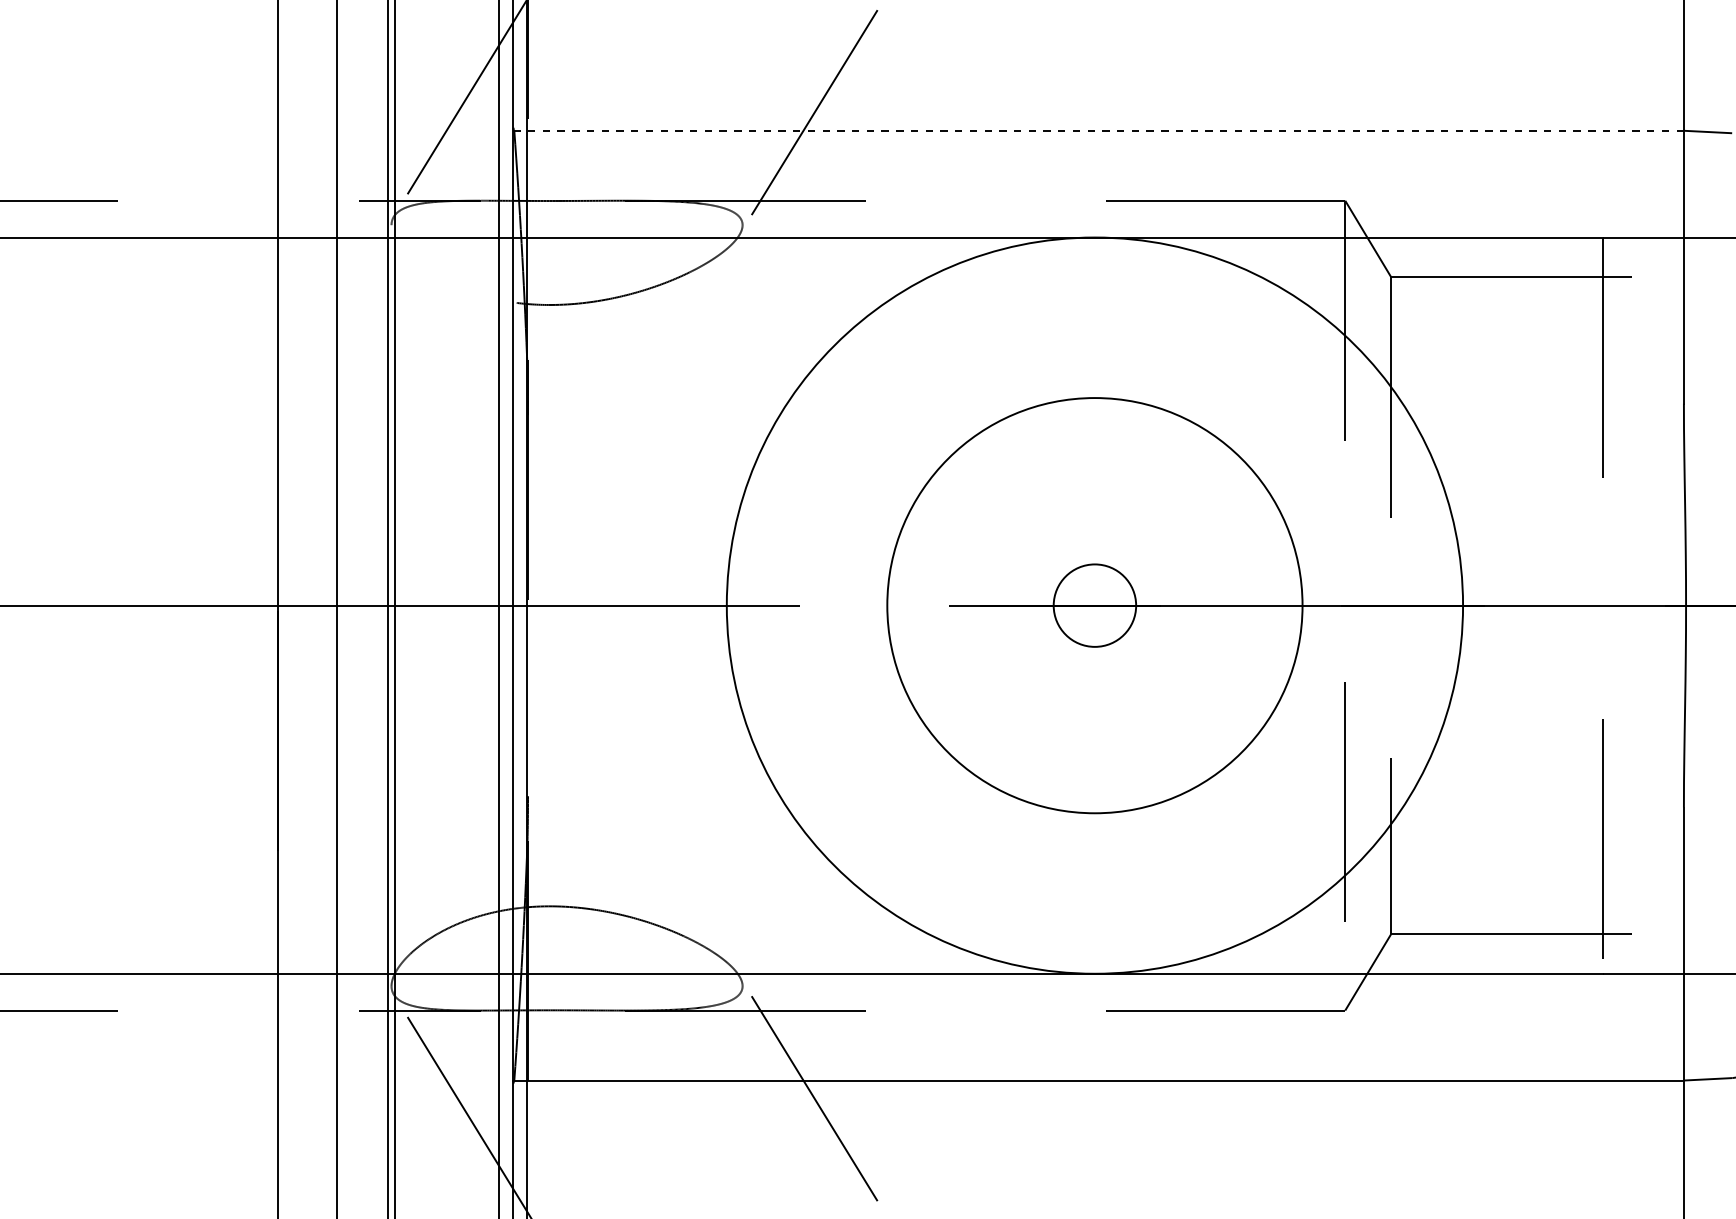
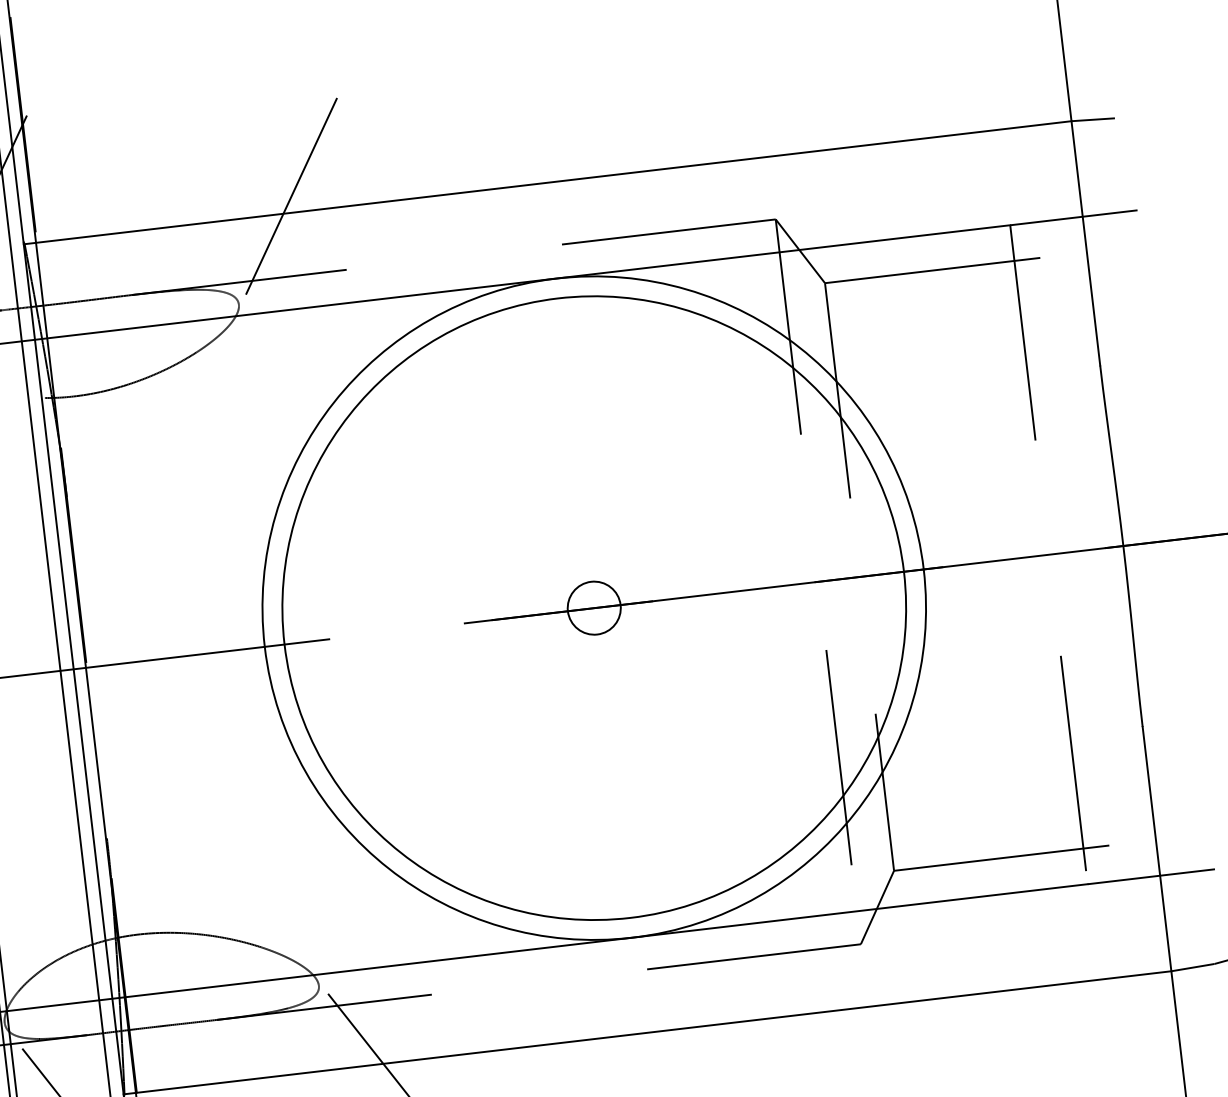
line: (1099, 130) -> (548, 182), dashed -> solid
circle: (1094, 605) -> (593, 608), size x0.71
circle: (1094, 605) -> (593, 608), size x1.67

